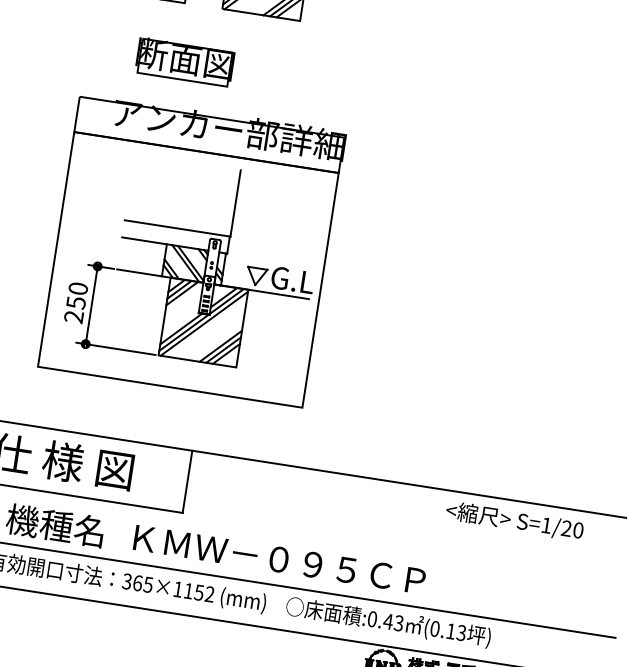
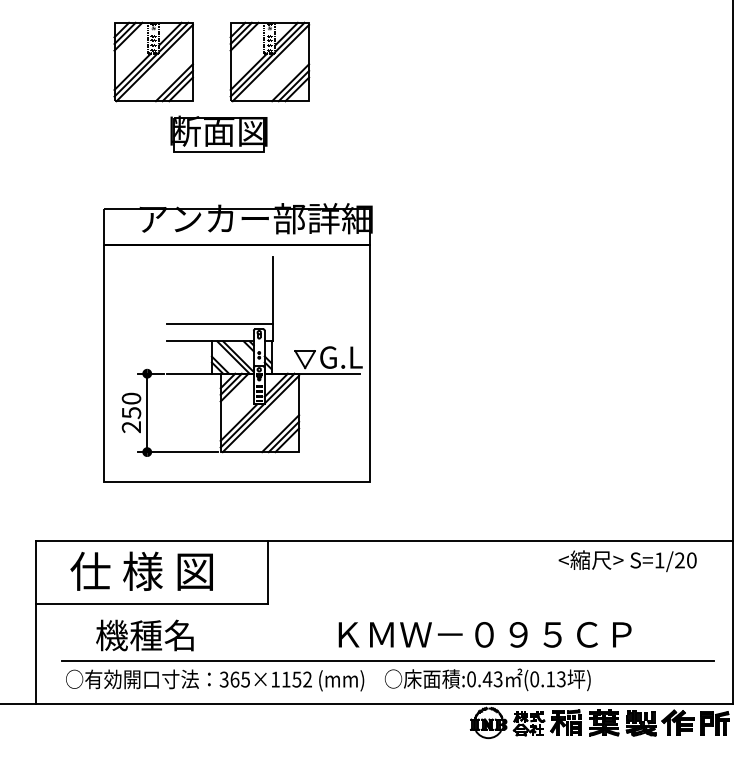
part: (184, 61) -> (218, 133), moved
text: (514, 521) -> (627, 561), moved
text: (279, 559) -> (484, 634), moved

